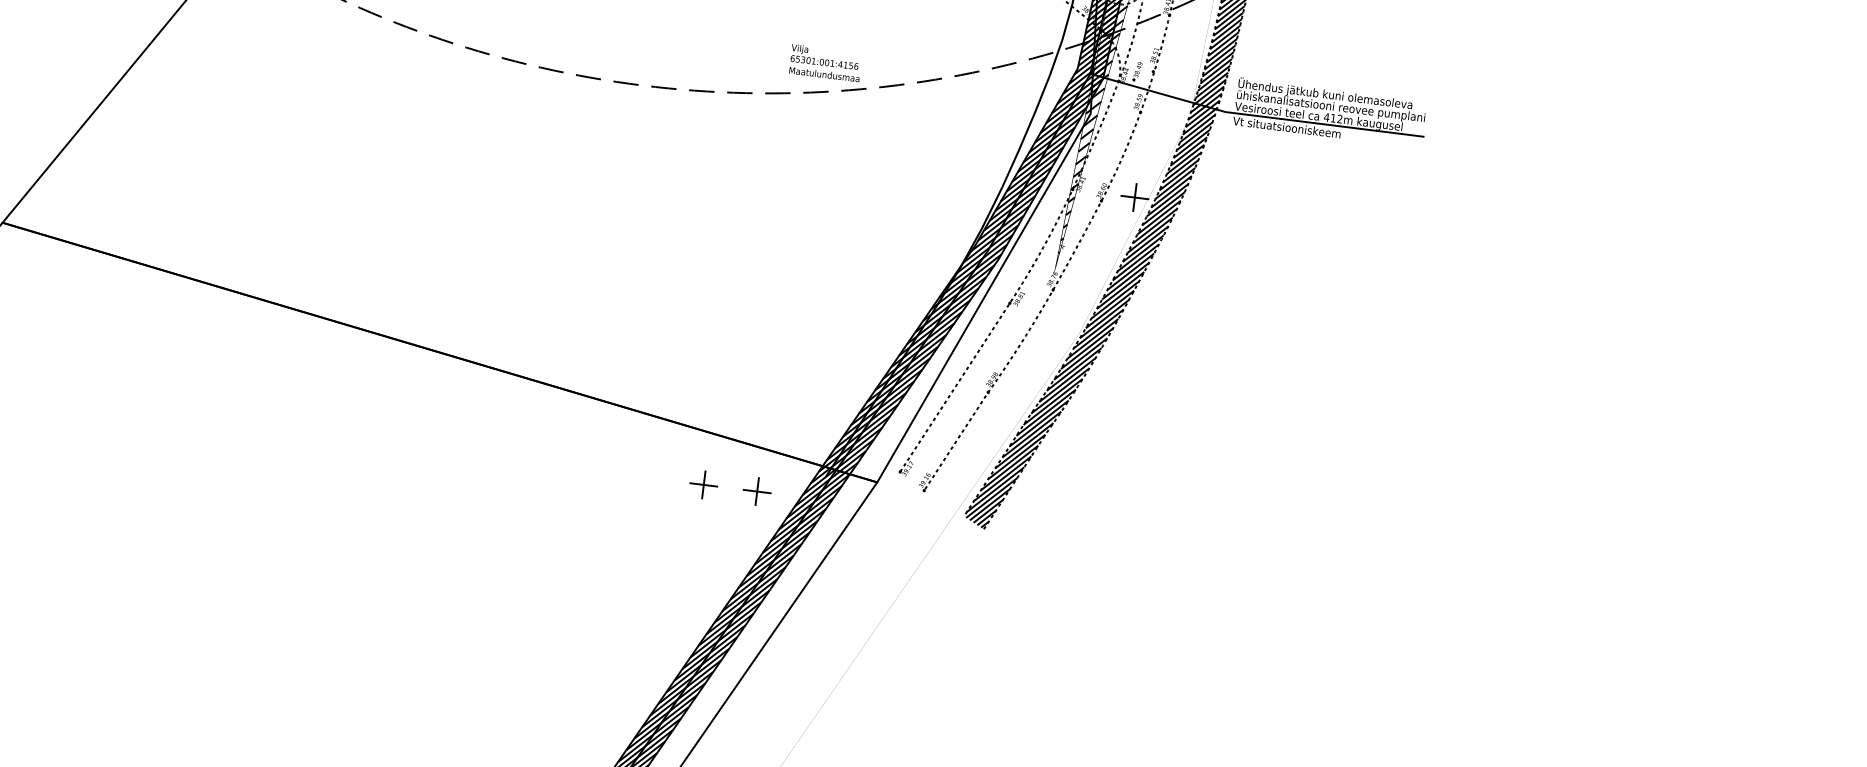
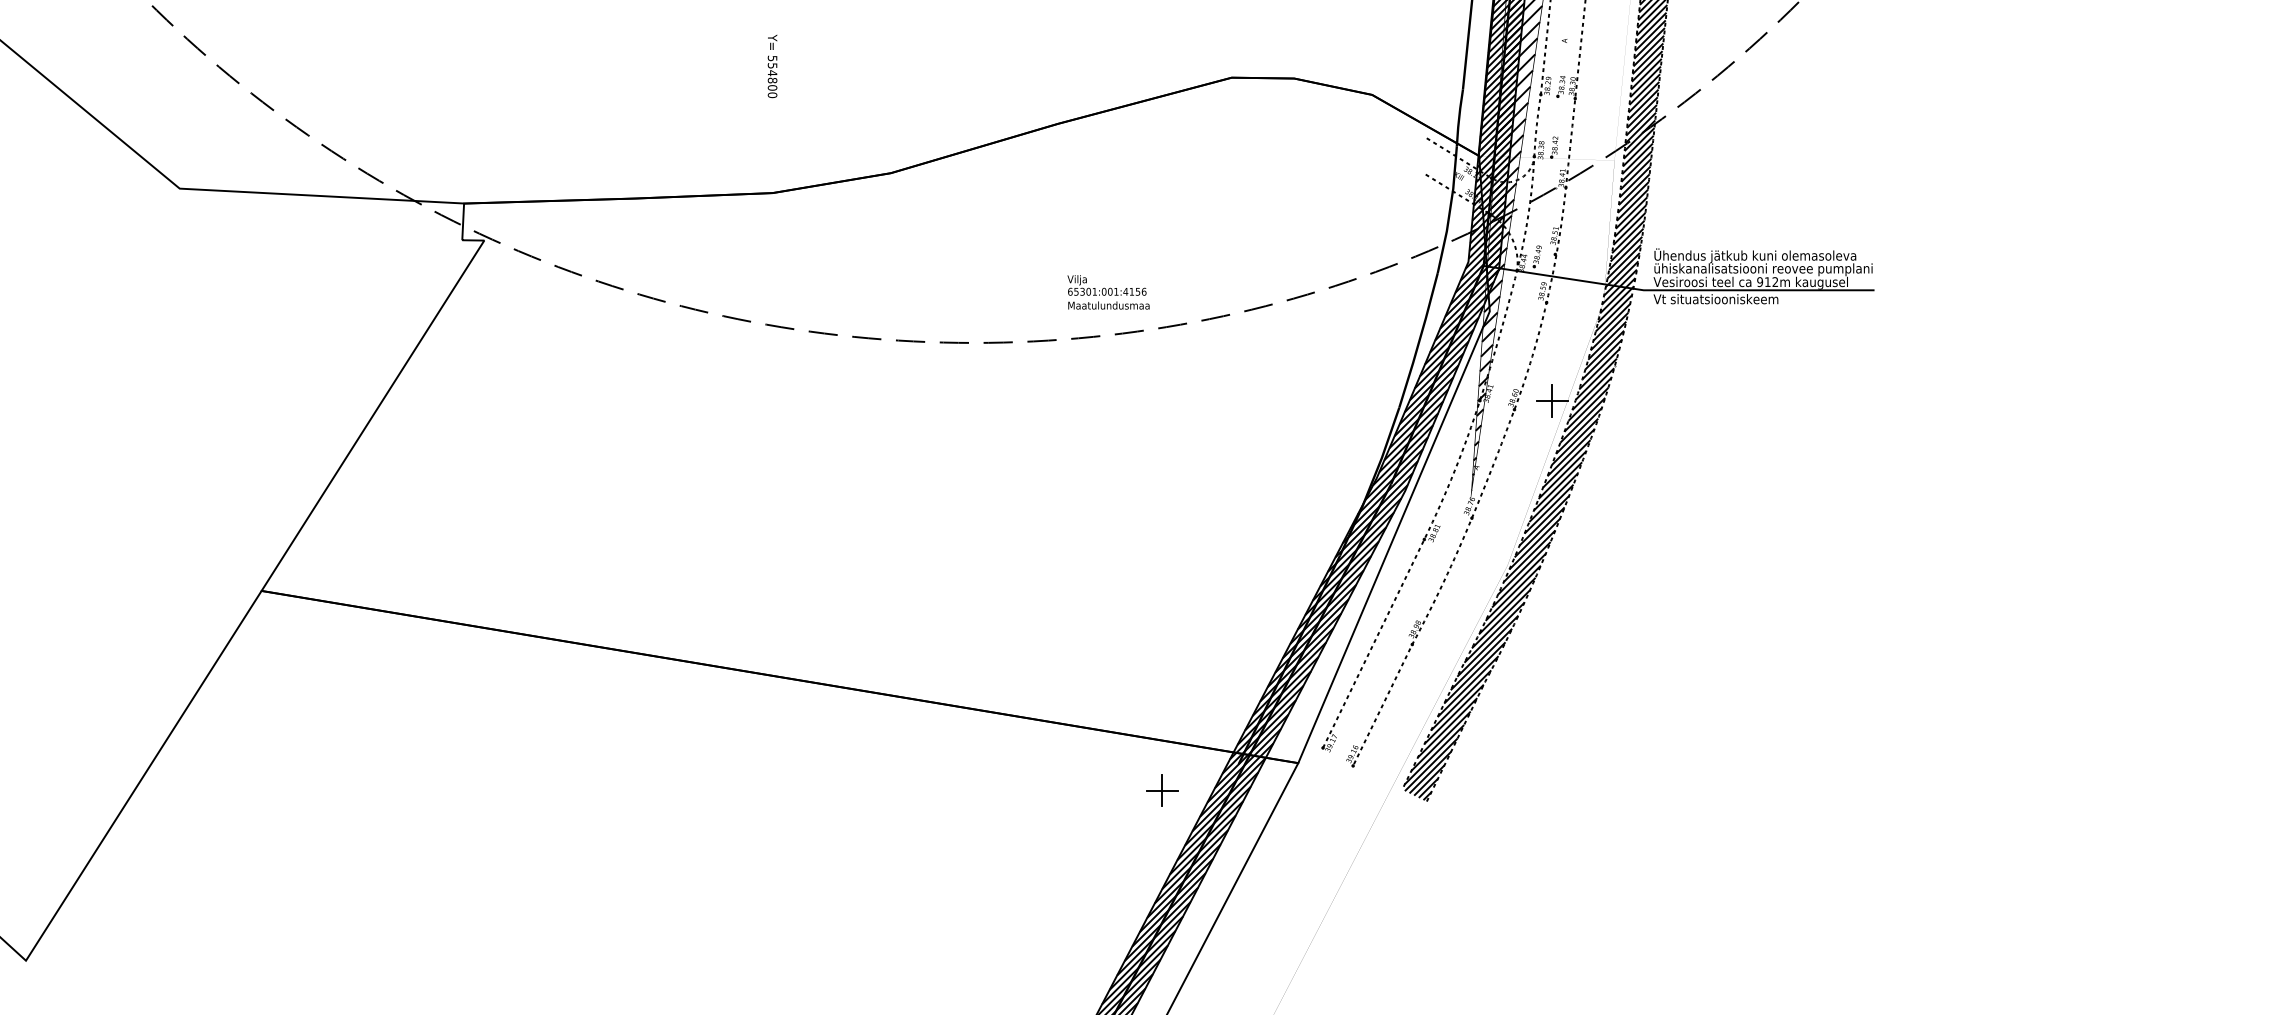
text: (825, 63) -> (1108, 292), moved
text: (1327, 117) -> (1760, 282), 412m -> 912m
part: (703, 484) -> (1100, 790), removed

